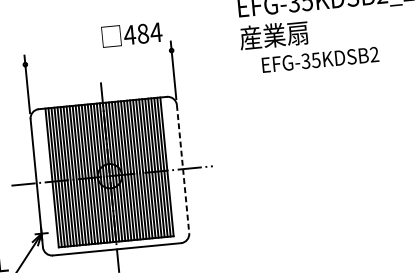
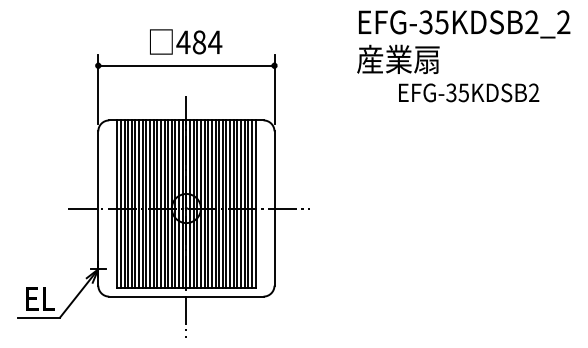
text: (132, 34) -> (186, 41), moved
line: (98, 57) -> (186, 65), added
text: (320, 59) -> (469, 92), moved
line: (183, 169) -> (274, 209), dashed -> solid

